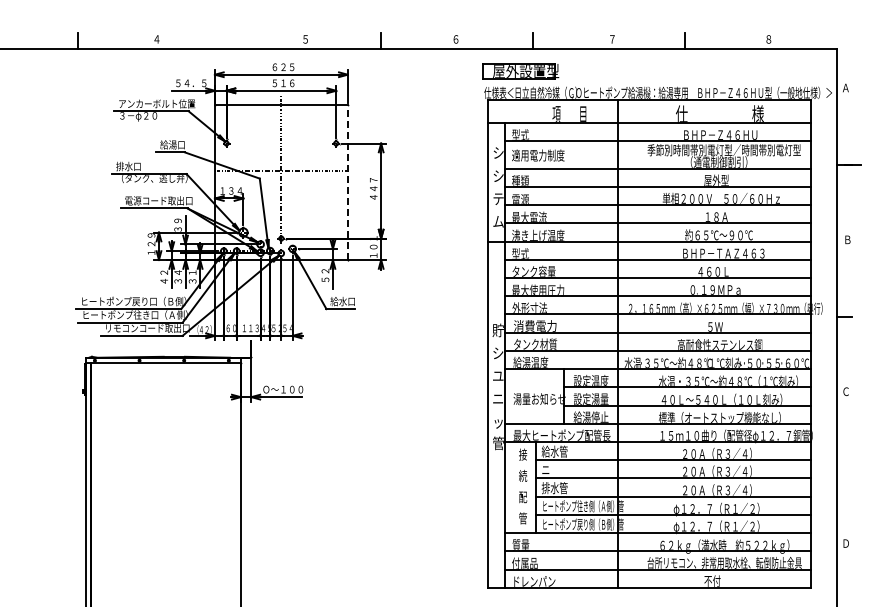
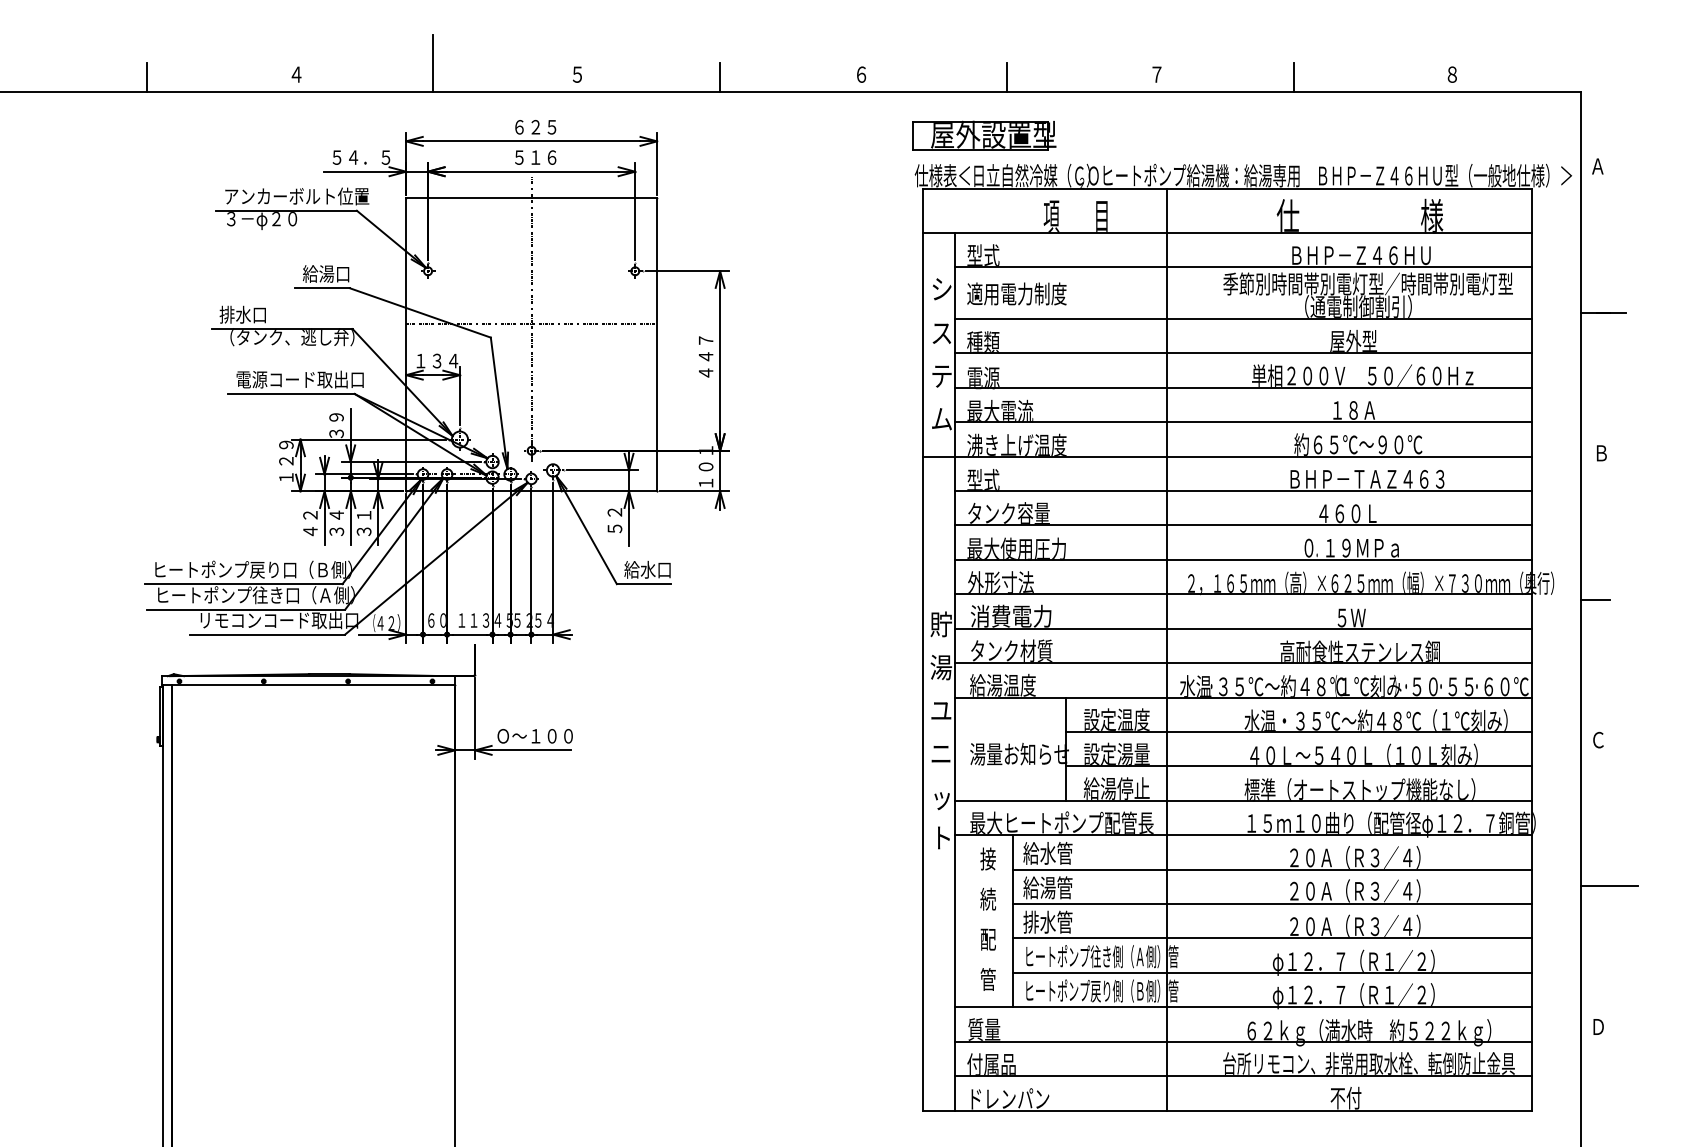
line: (229, 33) -> (433, 63), added
text: (498, 175) -> (941, 331), シ -> ス
line: (347, 182) -> (656, 344), dashed -> solid
text: (497, 352) -> (939, 666), シ -> 湯
text: (498, 443) -> (941, 837), 管 -> ト
text: (554, 469) -> (1047, 887), ニ -> 給湯管
line: (851, 469) -> (1608, 887), added

